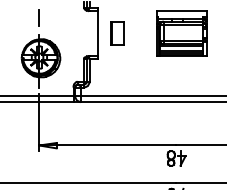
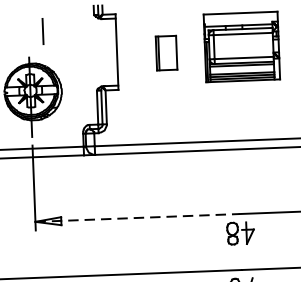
line: (38, 17) -> (41, 30), moved
part: (117, 33) -> (166, 52), moved
line: (107, 145) -> (137, 217), solid -> dashed

